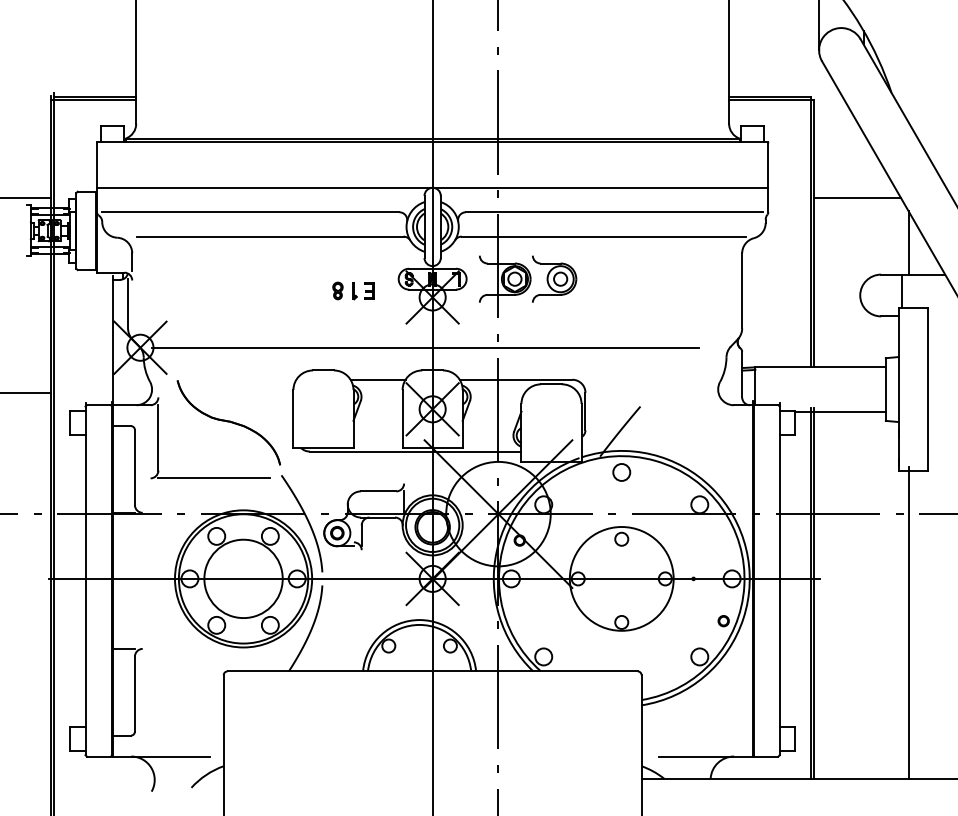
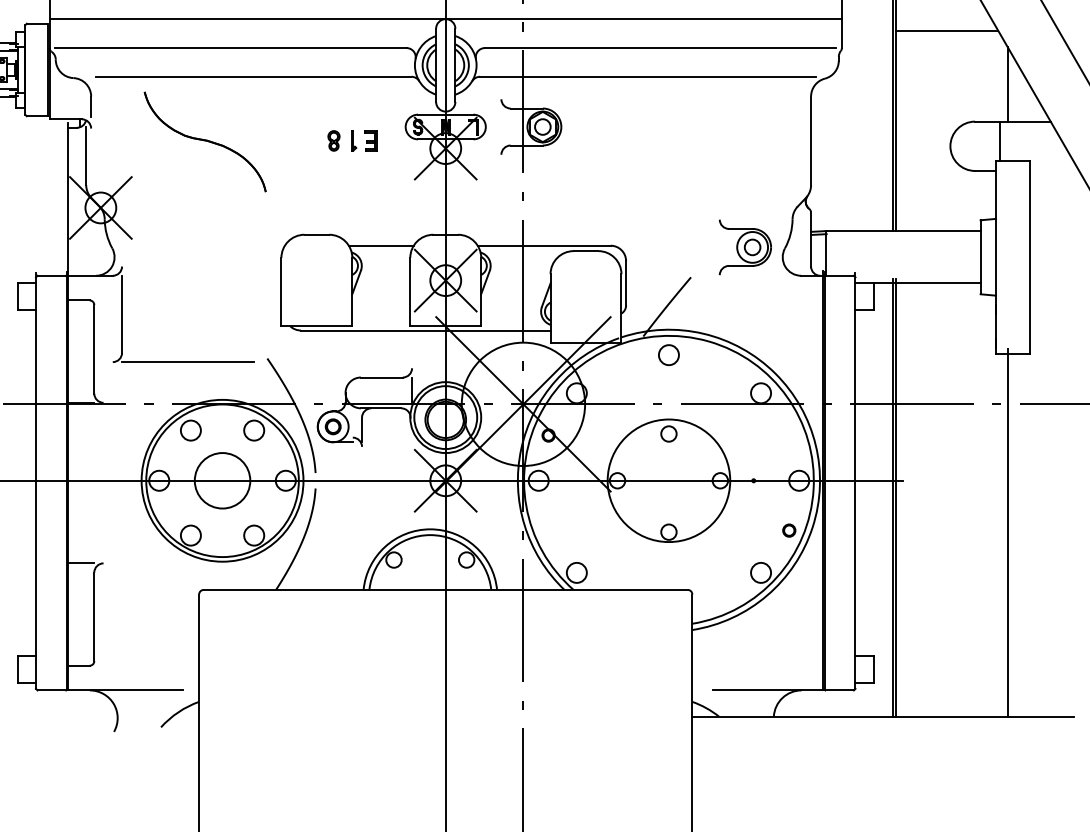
part: (554, 278) -> (745, 246), moved
line: (425, 347) -> (437, 207), removed
part: (228, 422) -> (204, 141), moved
circle: (243, 578) -> (222, 480), size x0.6

